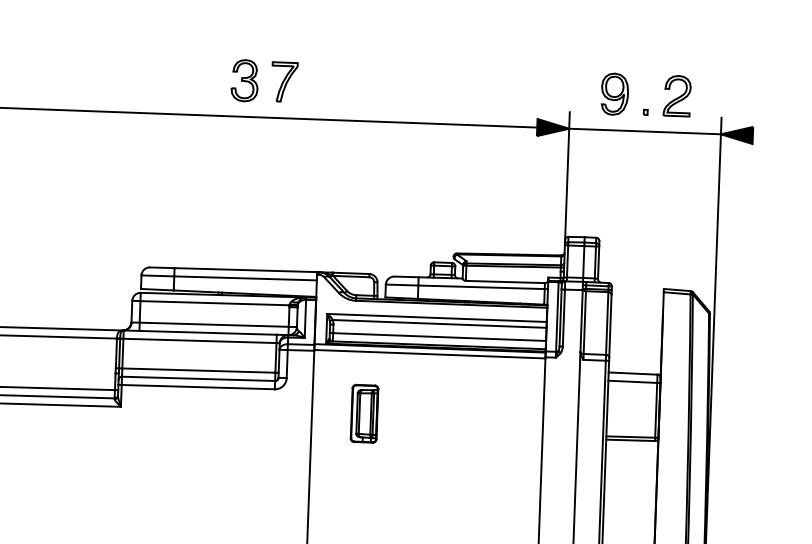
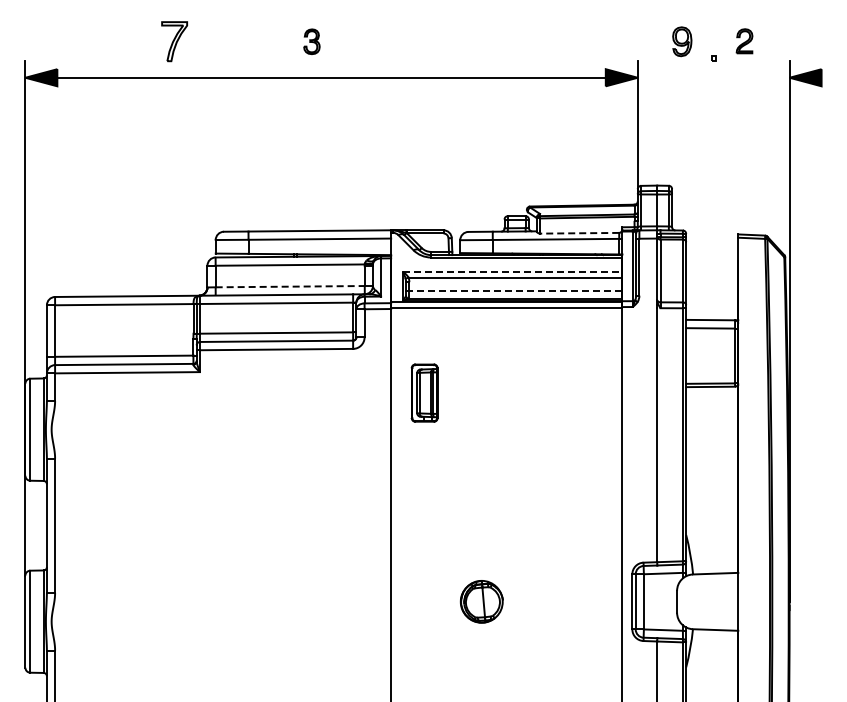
part: (244, 80) -> (311, 41), size x0.6
part: (284, 81) -> (174, 41), moved
part: (615, 94) -> (682, 41), size x0.7
part: (677, 96) -> (744, 41), size x0.6
line: (644, 131) -> (713, 77), removed
line: (505, 282) -> (579, 233), solid -> dashed
line: (436, 317) -> (512, 271), solid -> dashed
line: (214, 324) -> (290, 286), solid -> dashed
line: (439, 336) -> (515, 290), solid -> dashed
part: (364, 413) -> (424, 392), moved

